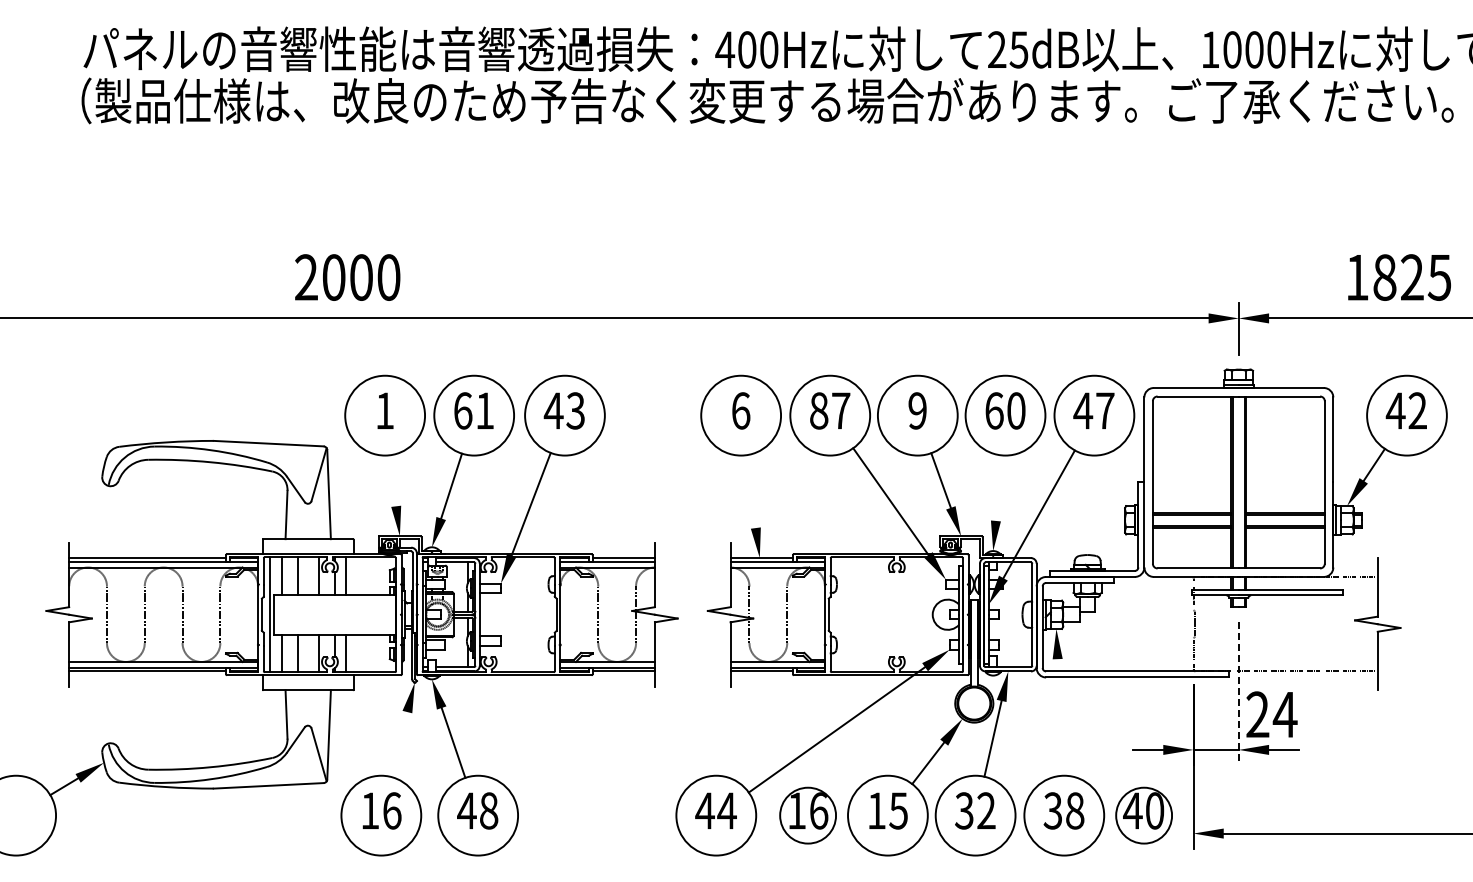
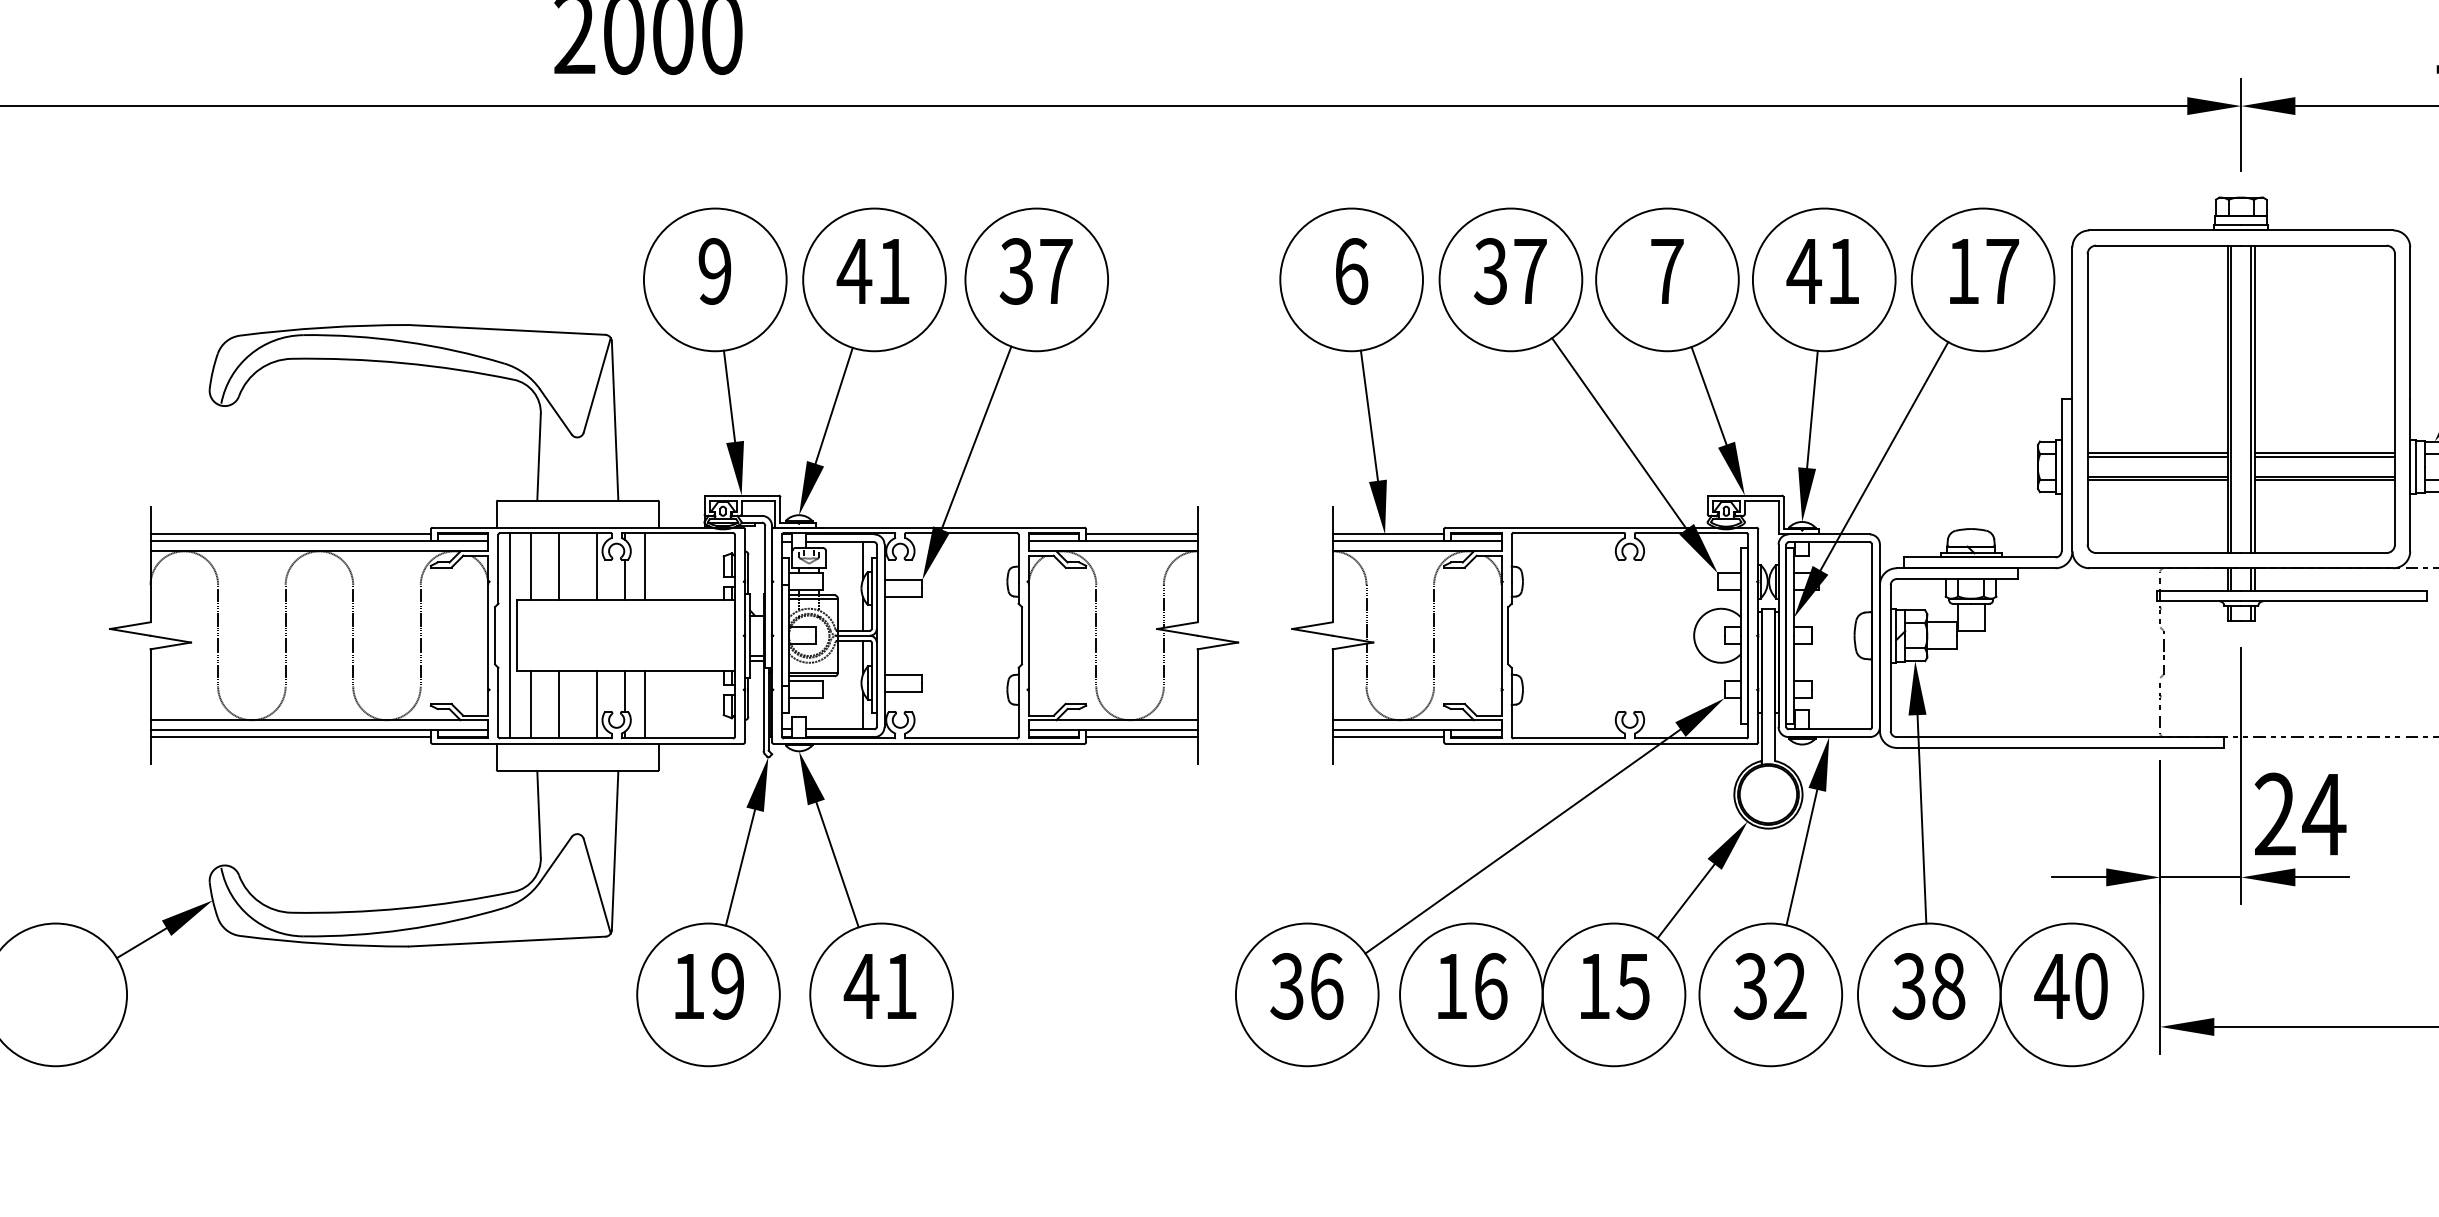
text: (384, 410) -> (714, 270), 1 -> 9
text: (462, 410) -> (853, 270), 61 -> 41
text: (564, 410) -> (1035, 270), 43 -> 37
text: (818, 410) -> (1489, 270), 87 -> 37
text: (917, 410) -> (1666, 270), 9 -> 7
text: (1004, 410) -> (1822, 270), 60 -> 41
text: (1083, 410) -> (1963, 270), 47 -> 17
line: (392, 480) -> (728, 395), added
line: (998, 487) -> (1811, 408), added
line: (750, 491) -> (1368, 415), added
line: (1238, 693) -> (2240, 776), dashed -> solid
line: (1059, 717) -> (1920, 819), added
line: (399, 744) -> (740, 867), added
text: (392, 810) -> (728, 985), 16 -> 19
text: (489, 810) -> (901, 985), 48 -> 41
text: (715, 810) -> (1305, 985), 44 -> 36
circle: (808, 815) -> (1472, 994), size x1.43
circle: (1144, 815) -> (2072, 994), size x1.43

